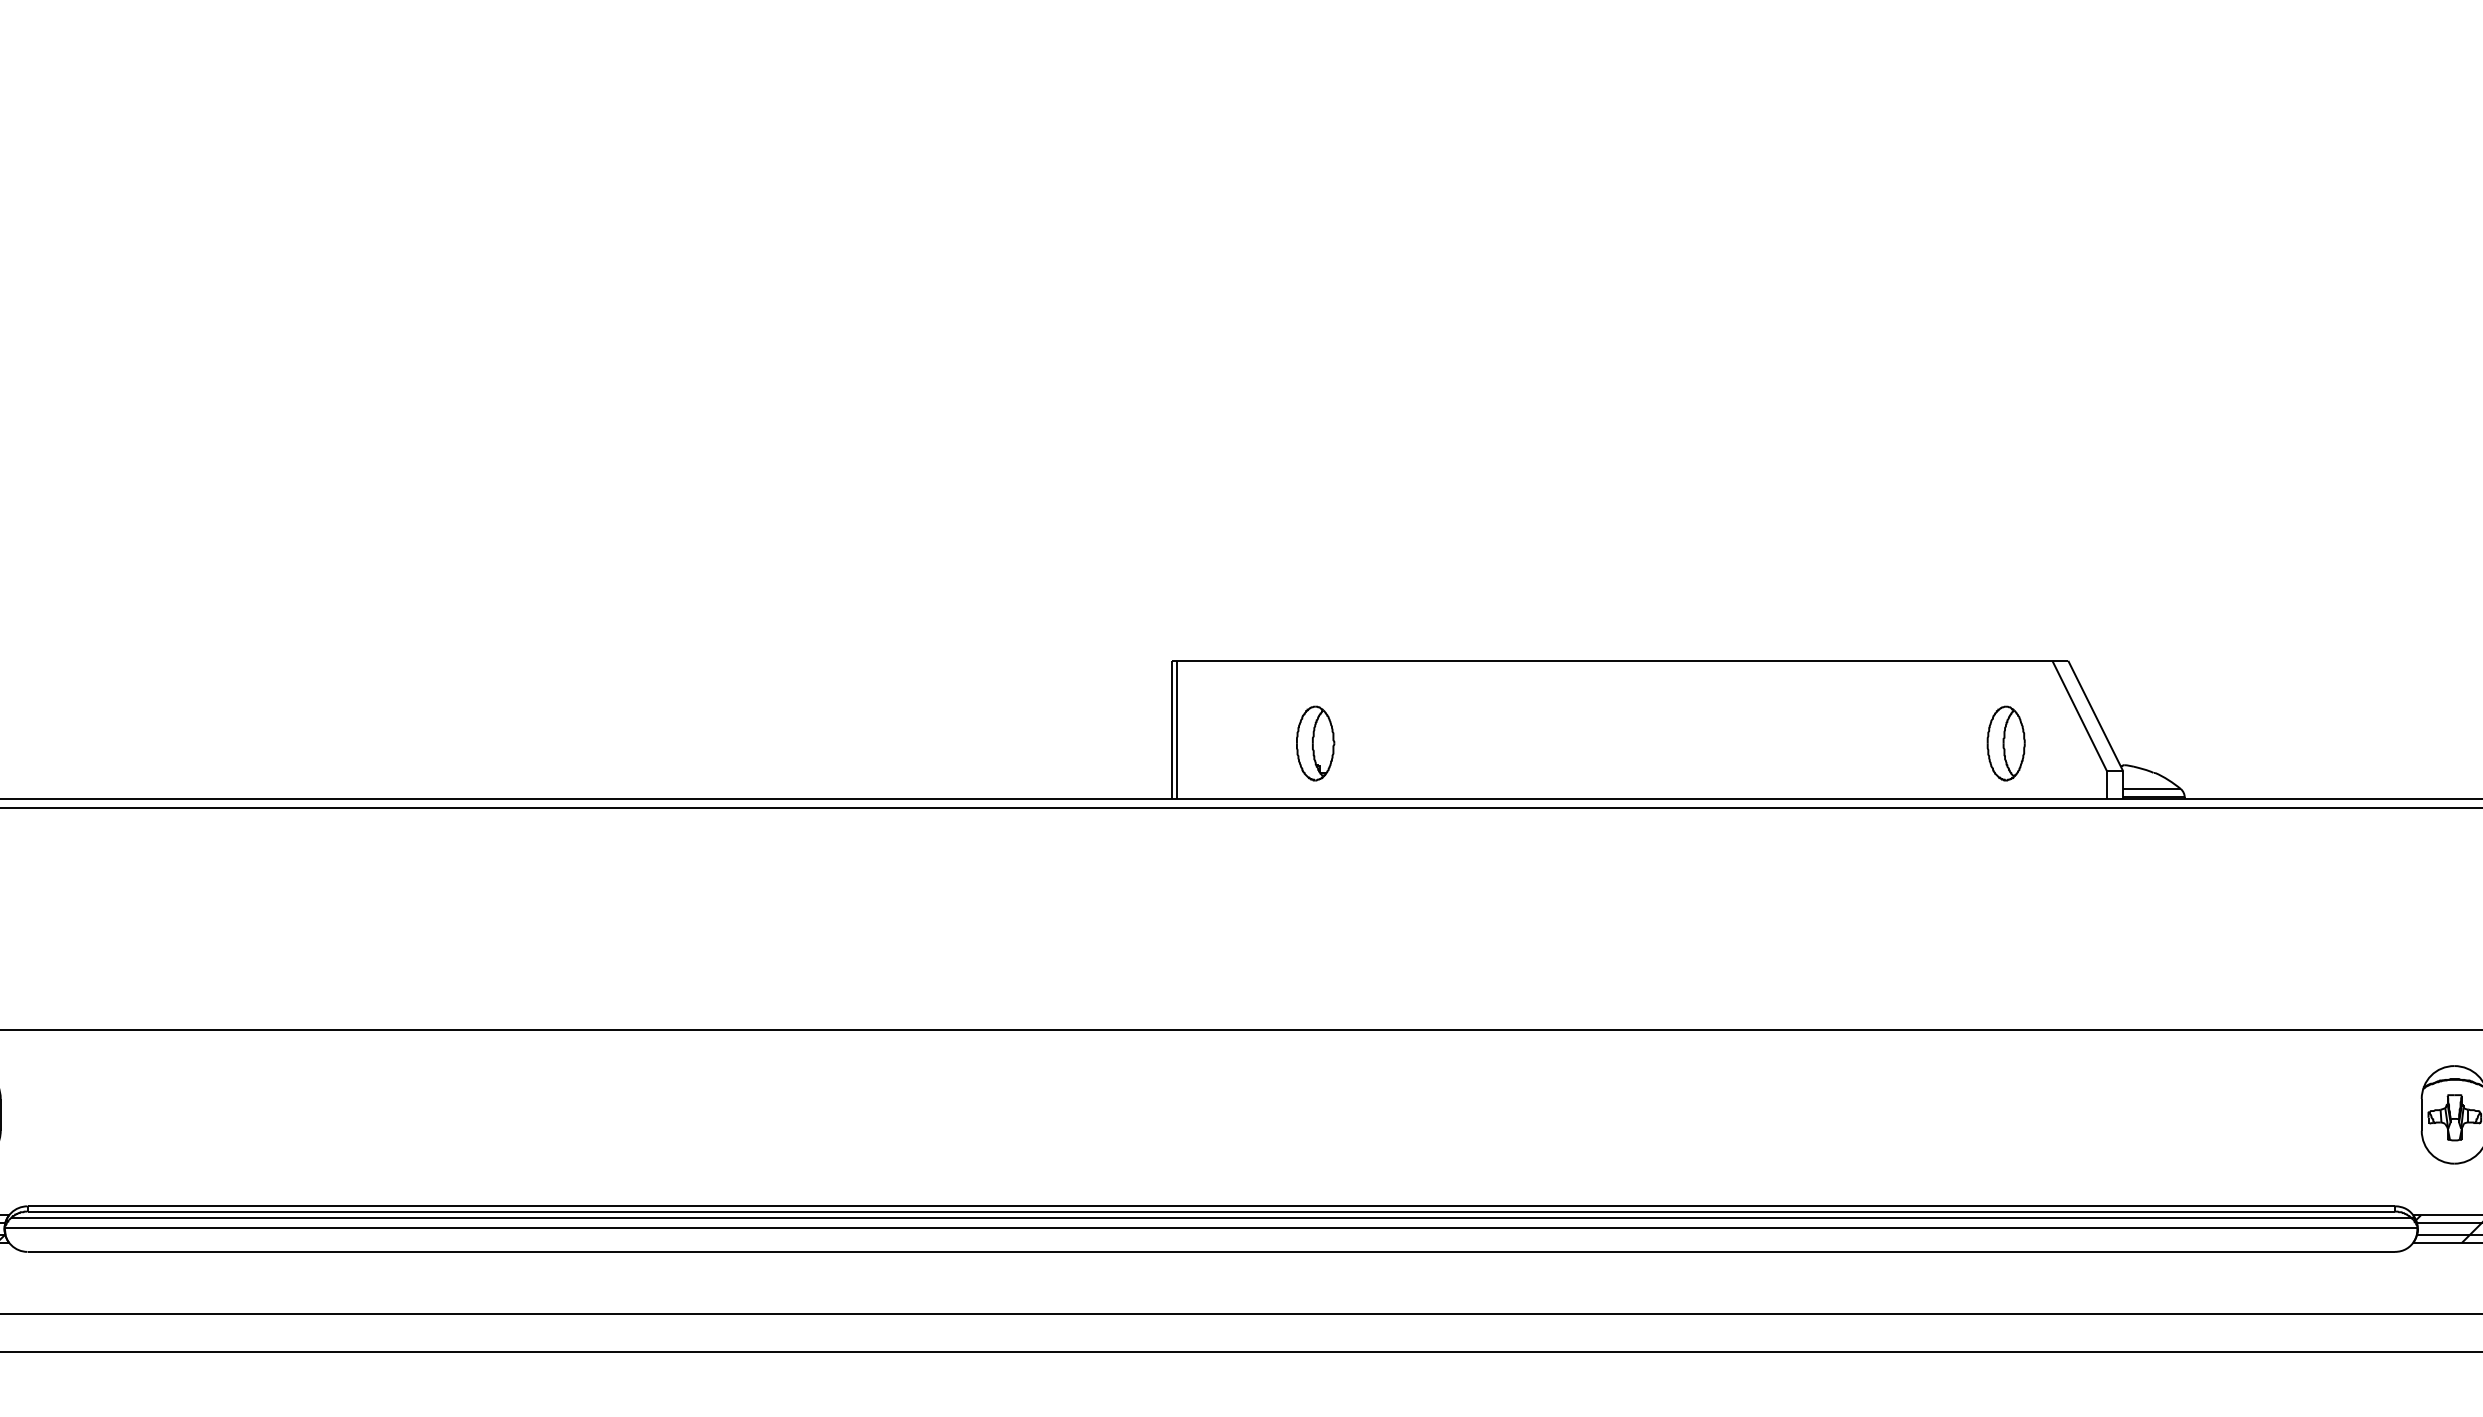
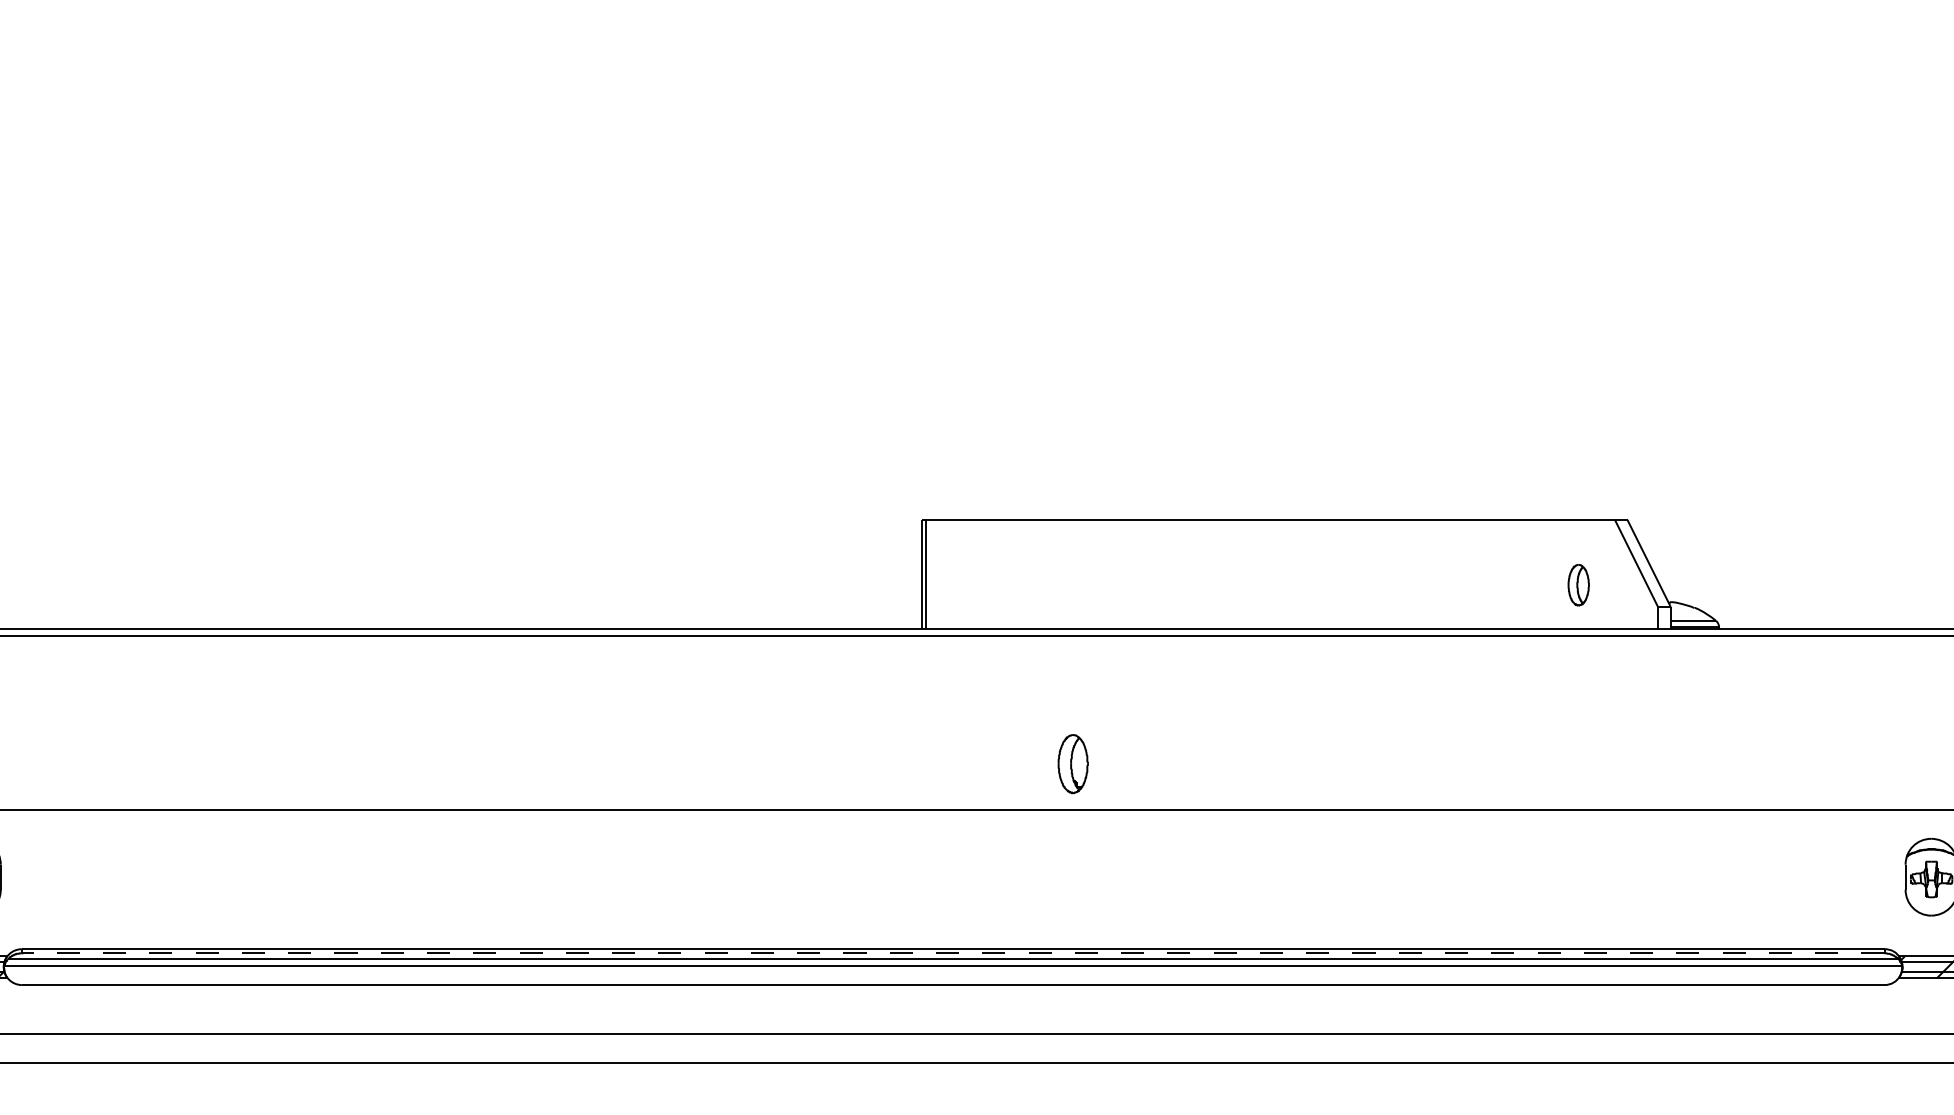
part: (1314, 744) -> (1072, 764), moved
part: (2006, 744) -> (1578, 585), size x0.7
line: (1210, 1211) -> (952, 953), solid -> dashed

